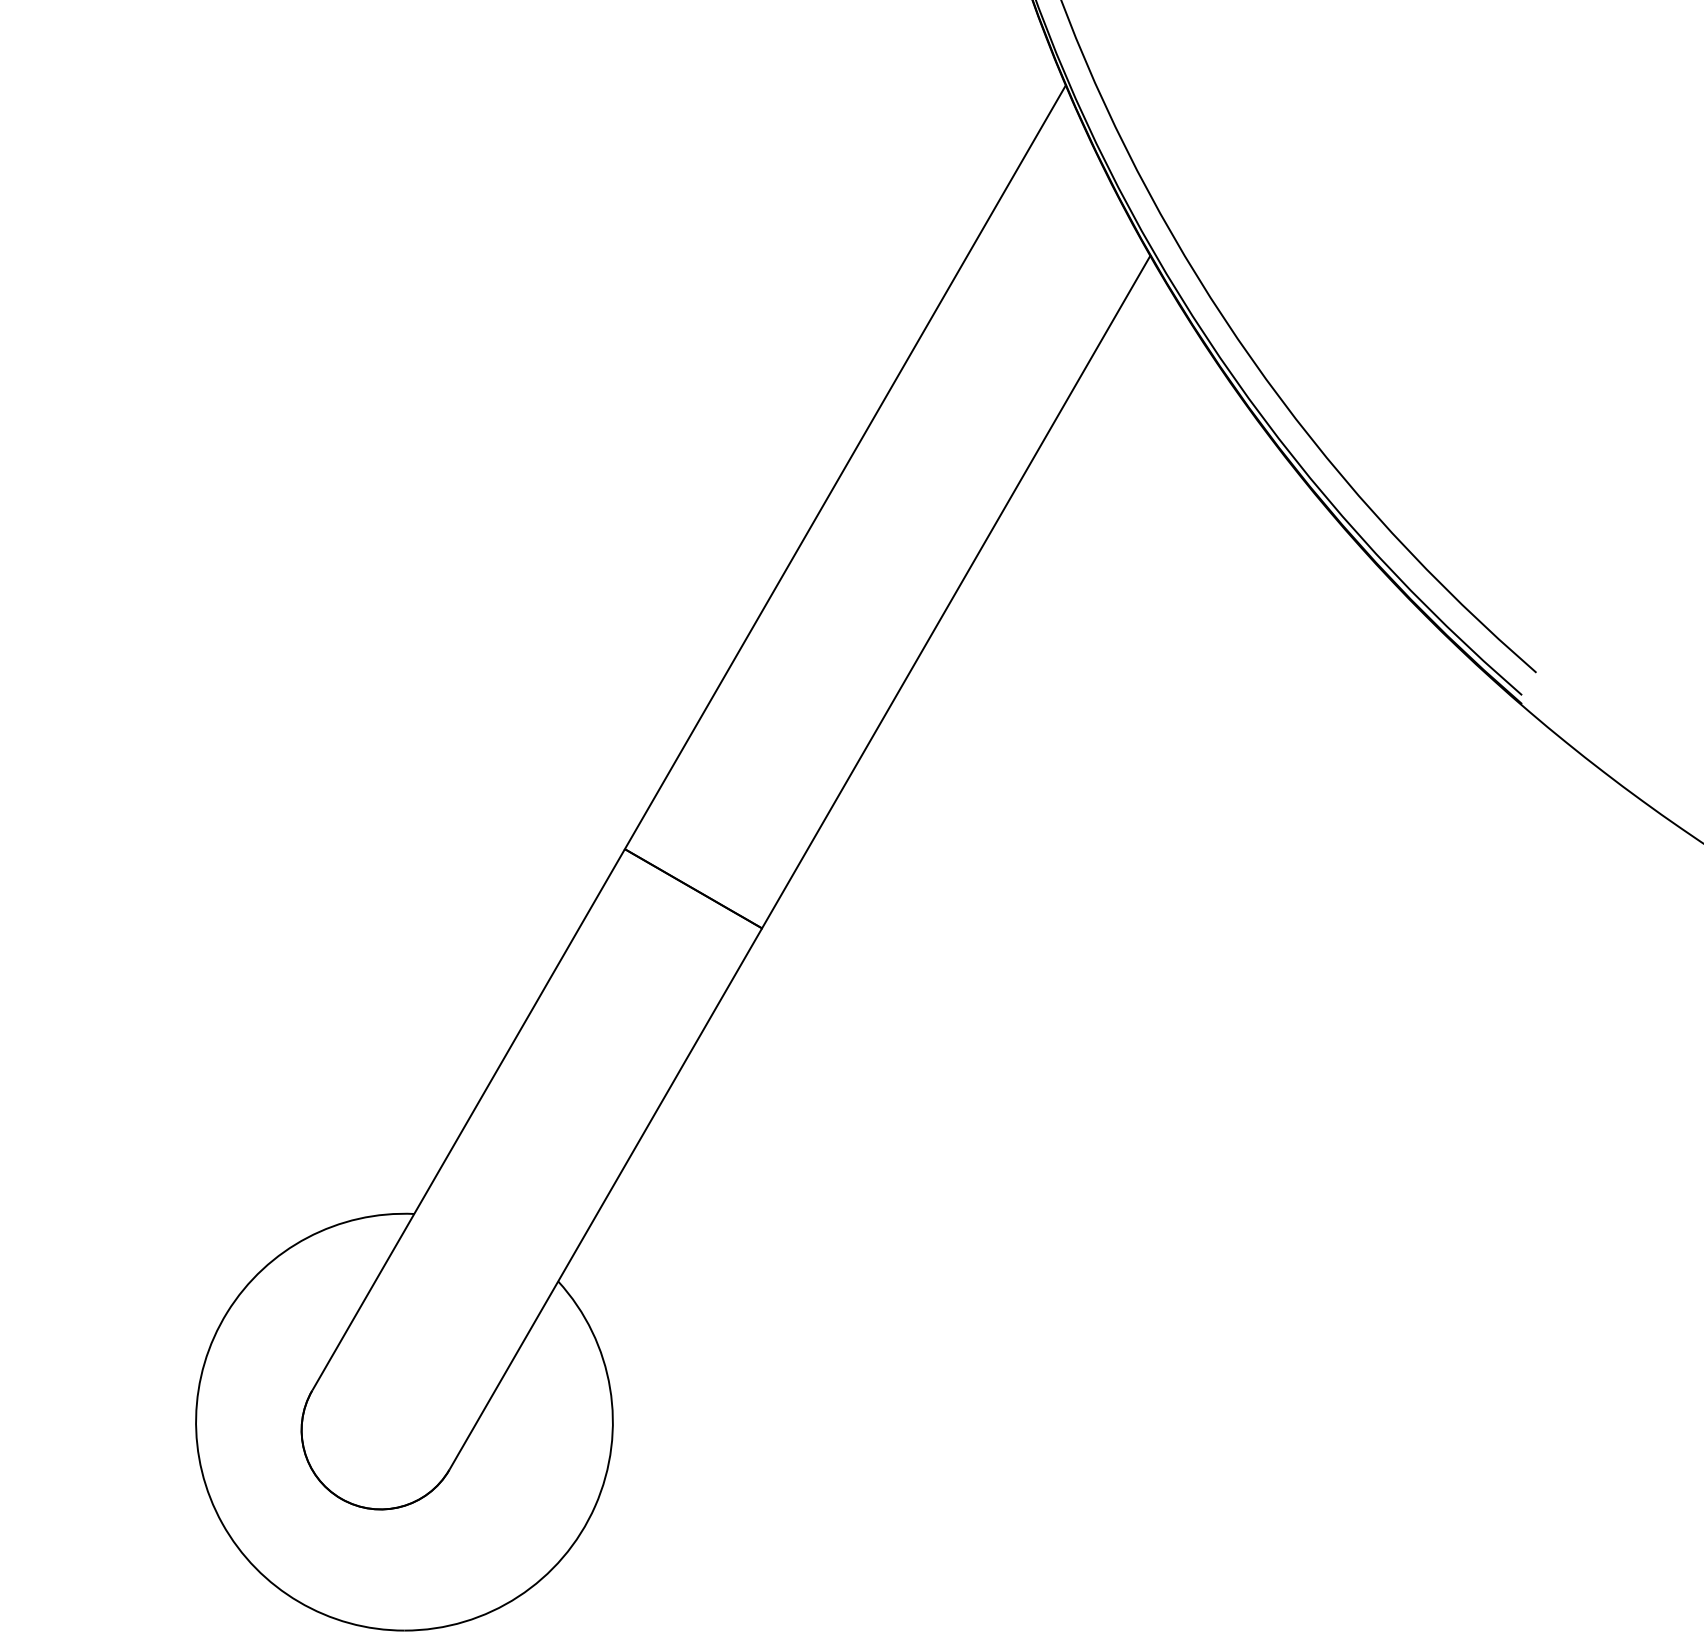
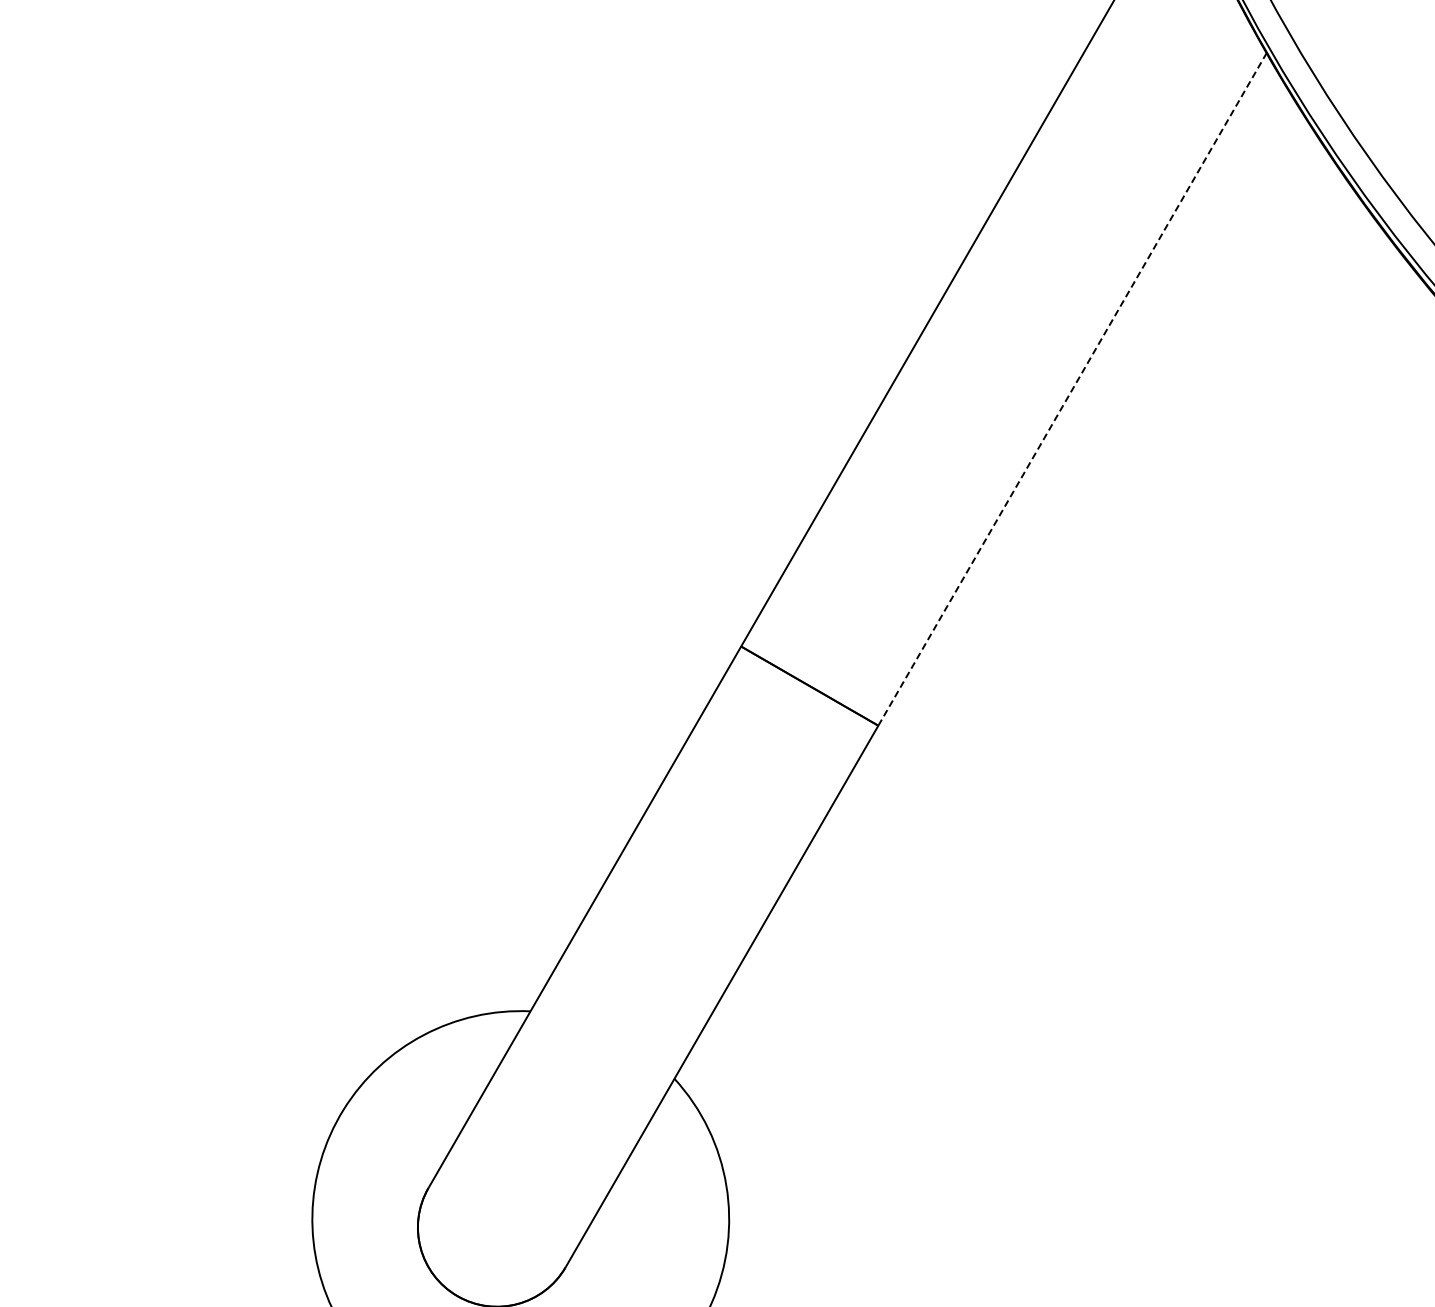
line: (956, 591) -> (1072, 388), solid -> dashed

